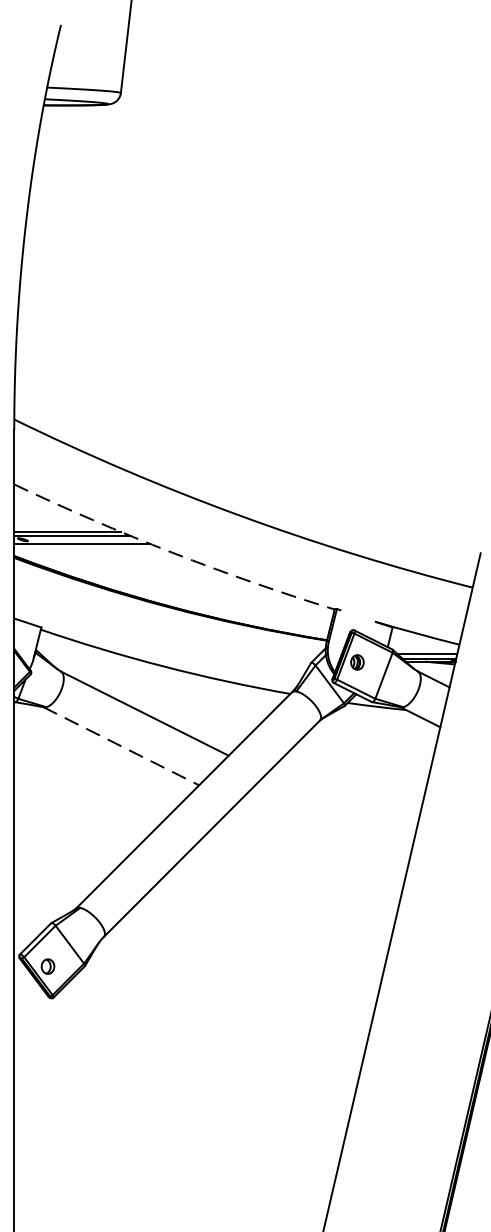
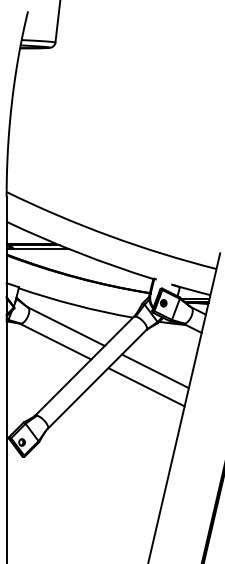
arc: (171, 553) -> (78, 253), dashed -> solid
line: (120, 745) -> (55, 341), dashed -> solid
line: (337, 811) -> (154, 371), added
line: (319, 846) -> (146, 387), added

